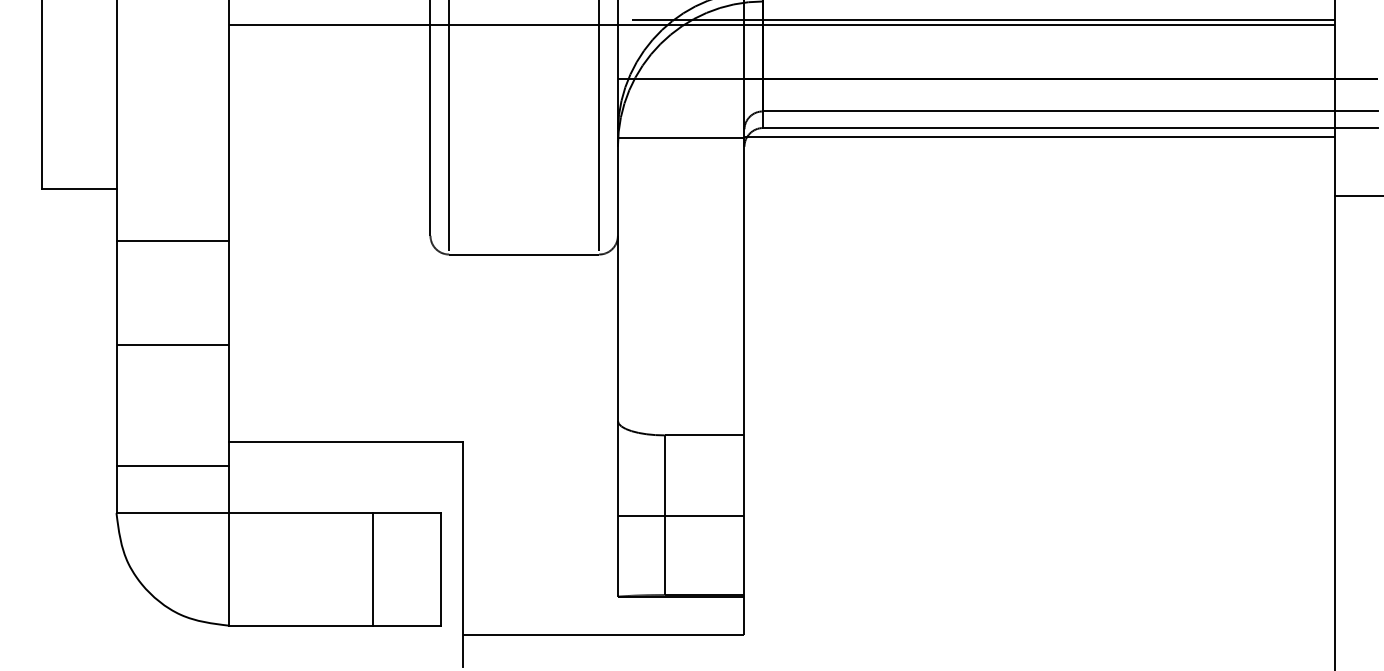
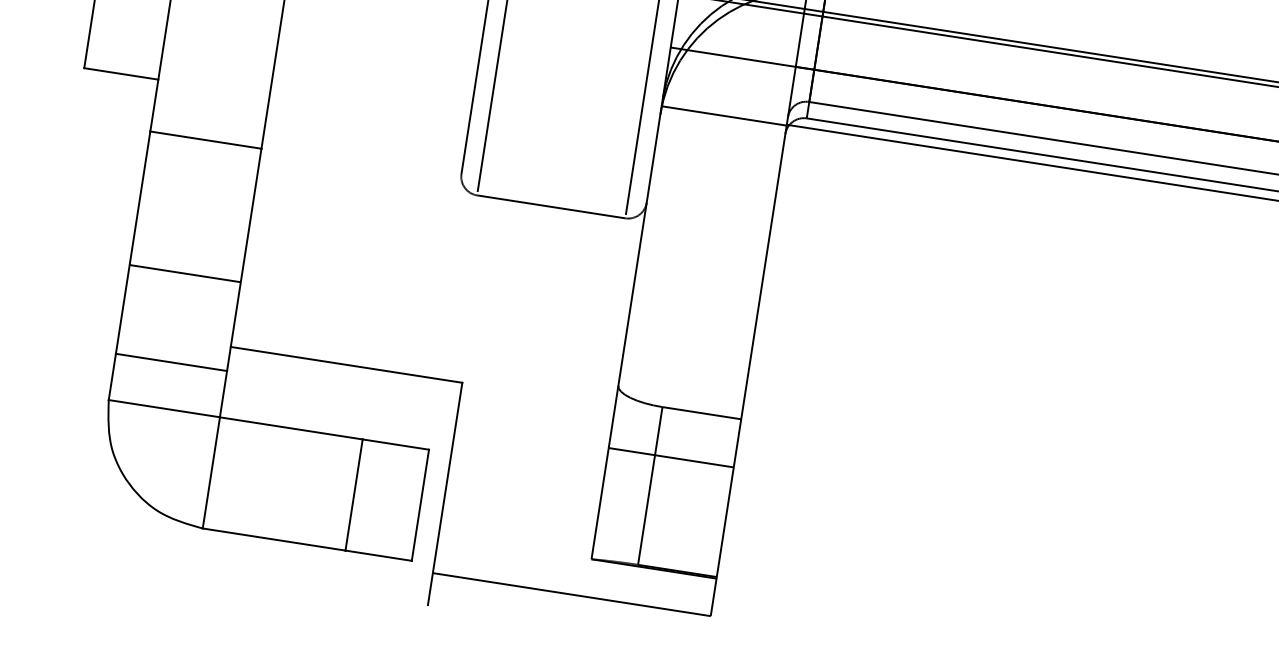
line: (172, 344) -> (185, 273), moved
line: (680, 516) -> (670, 458), moved

